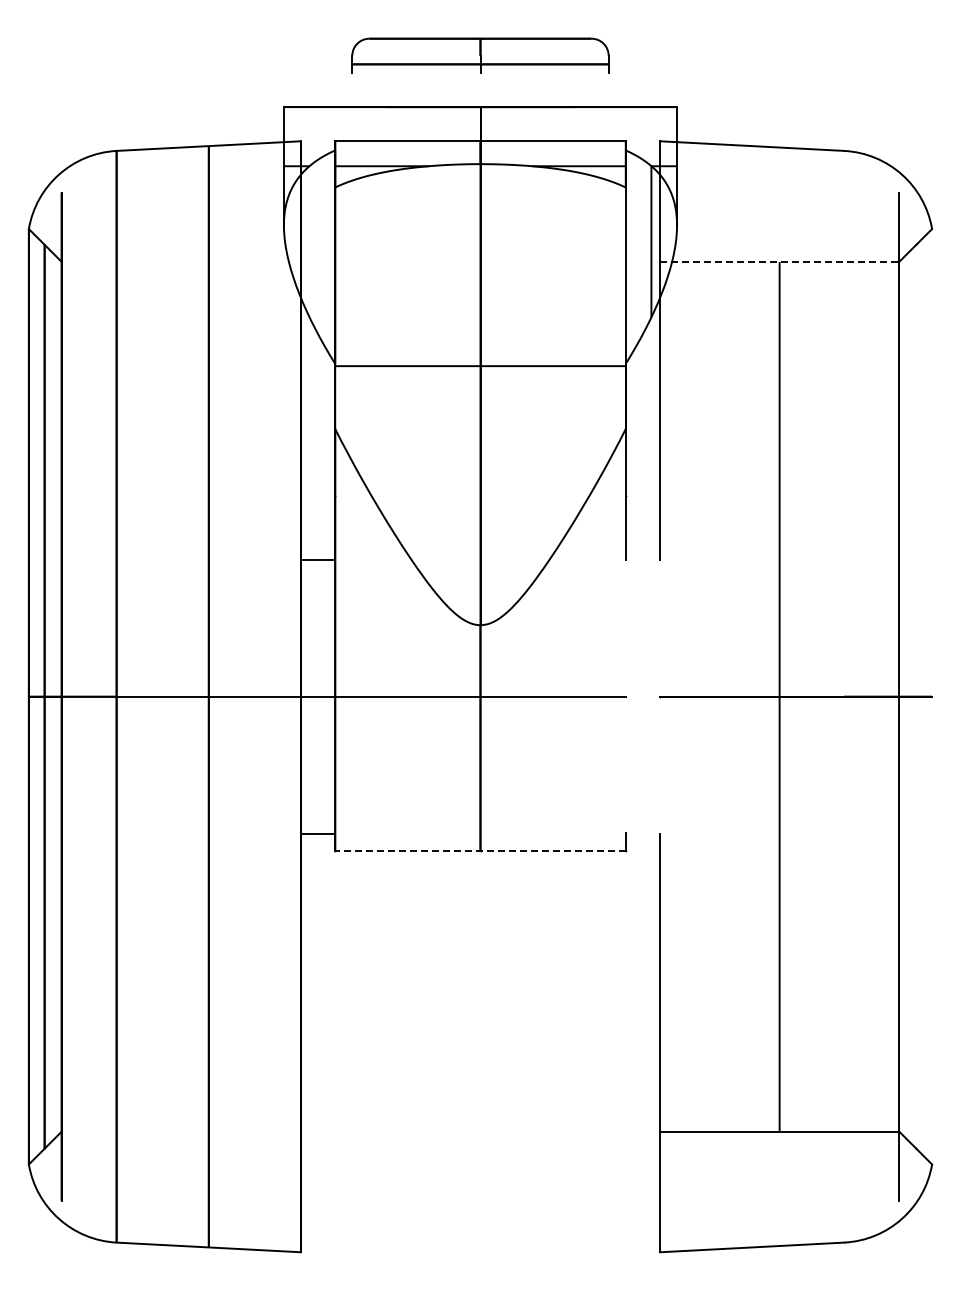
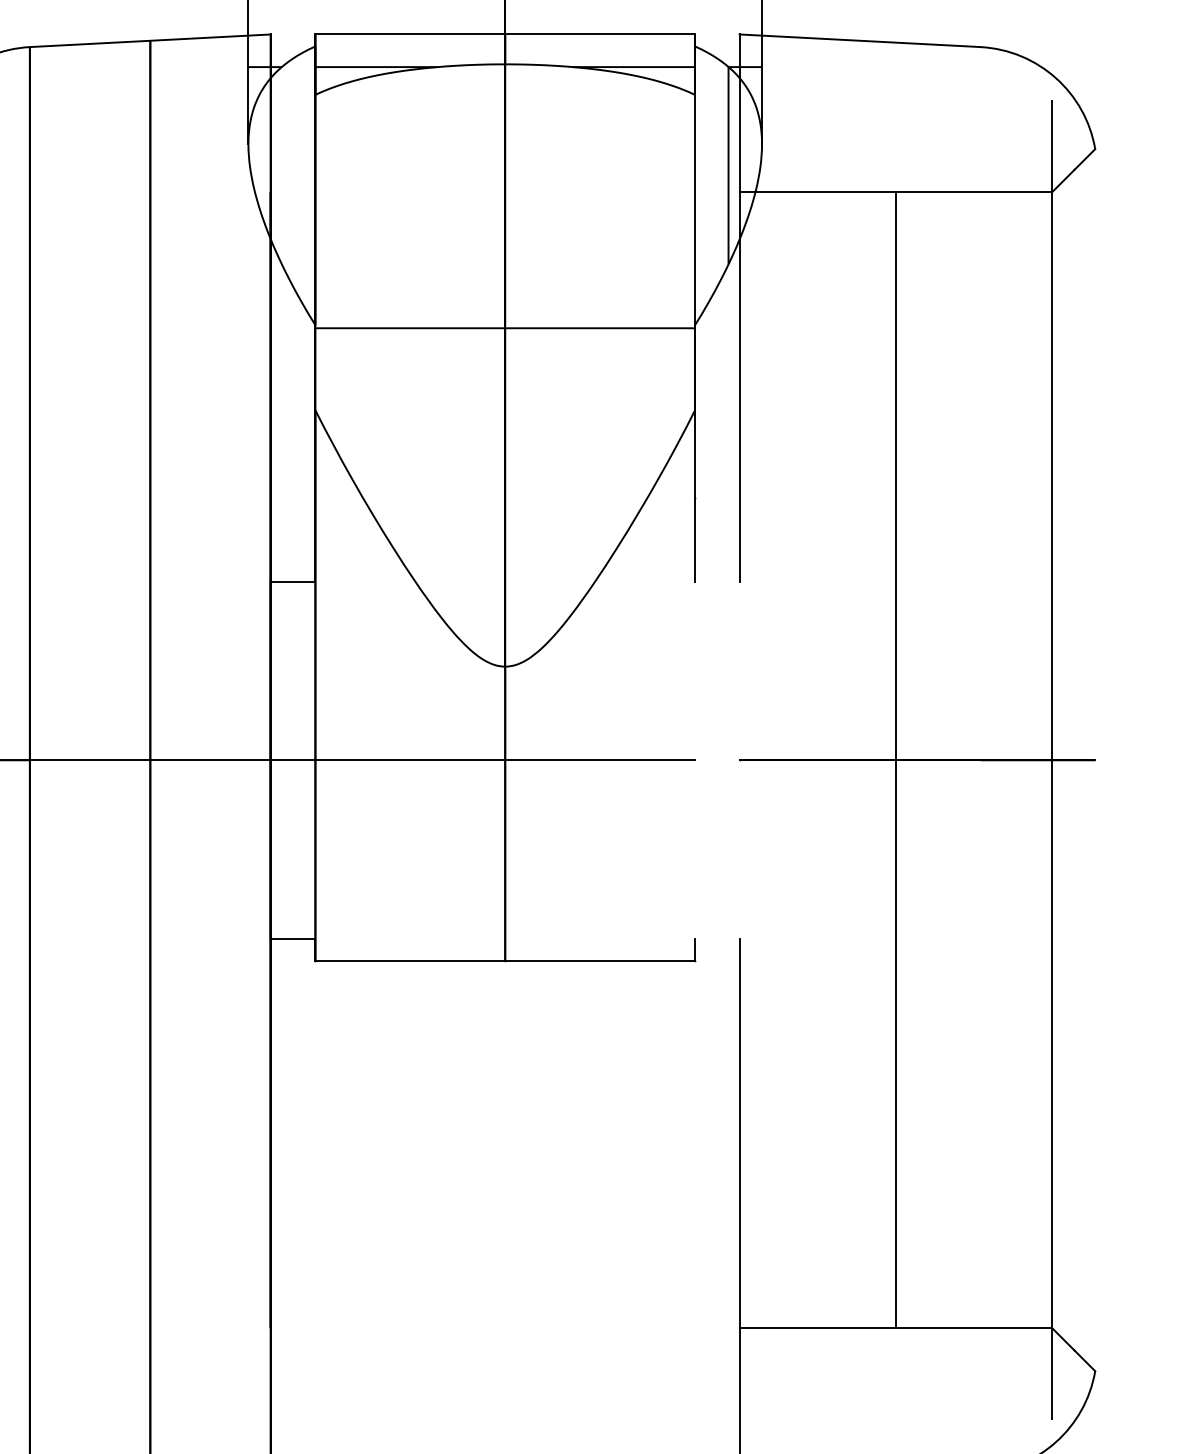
line: (779, 261) -> (895, 191), dashed -> solid
line: (480, 850) -> (505, 961), dashed -> solid

